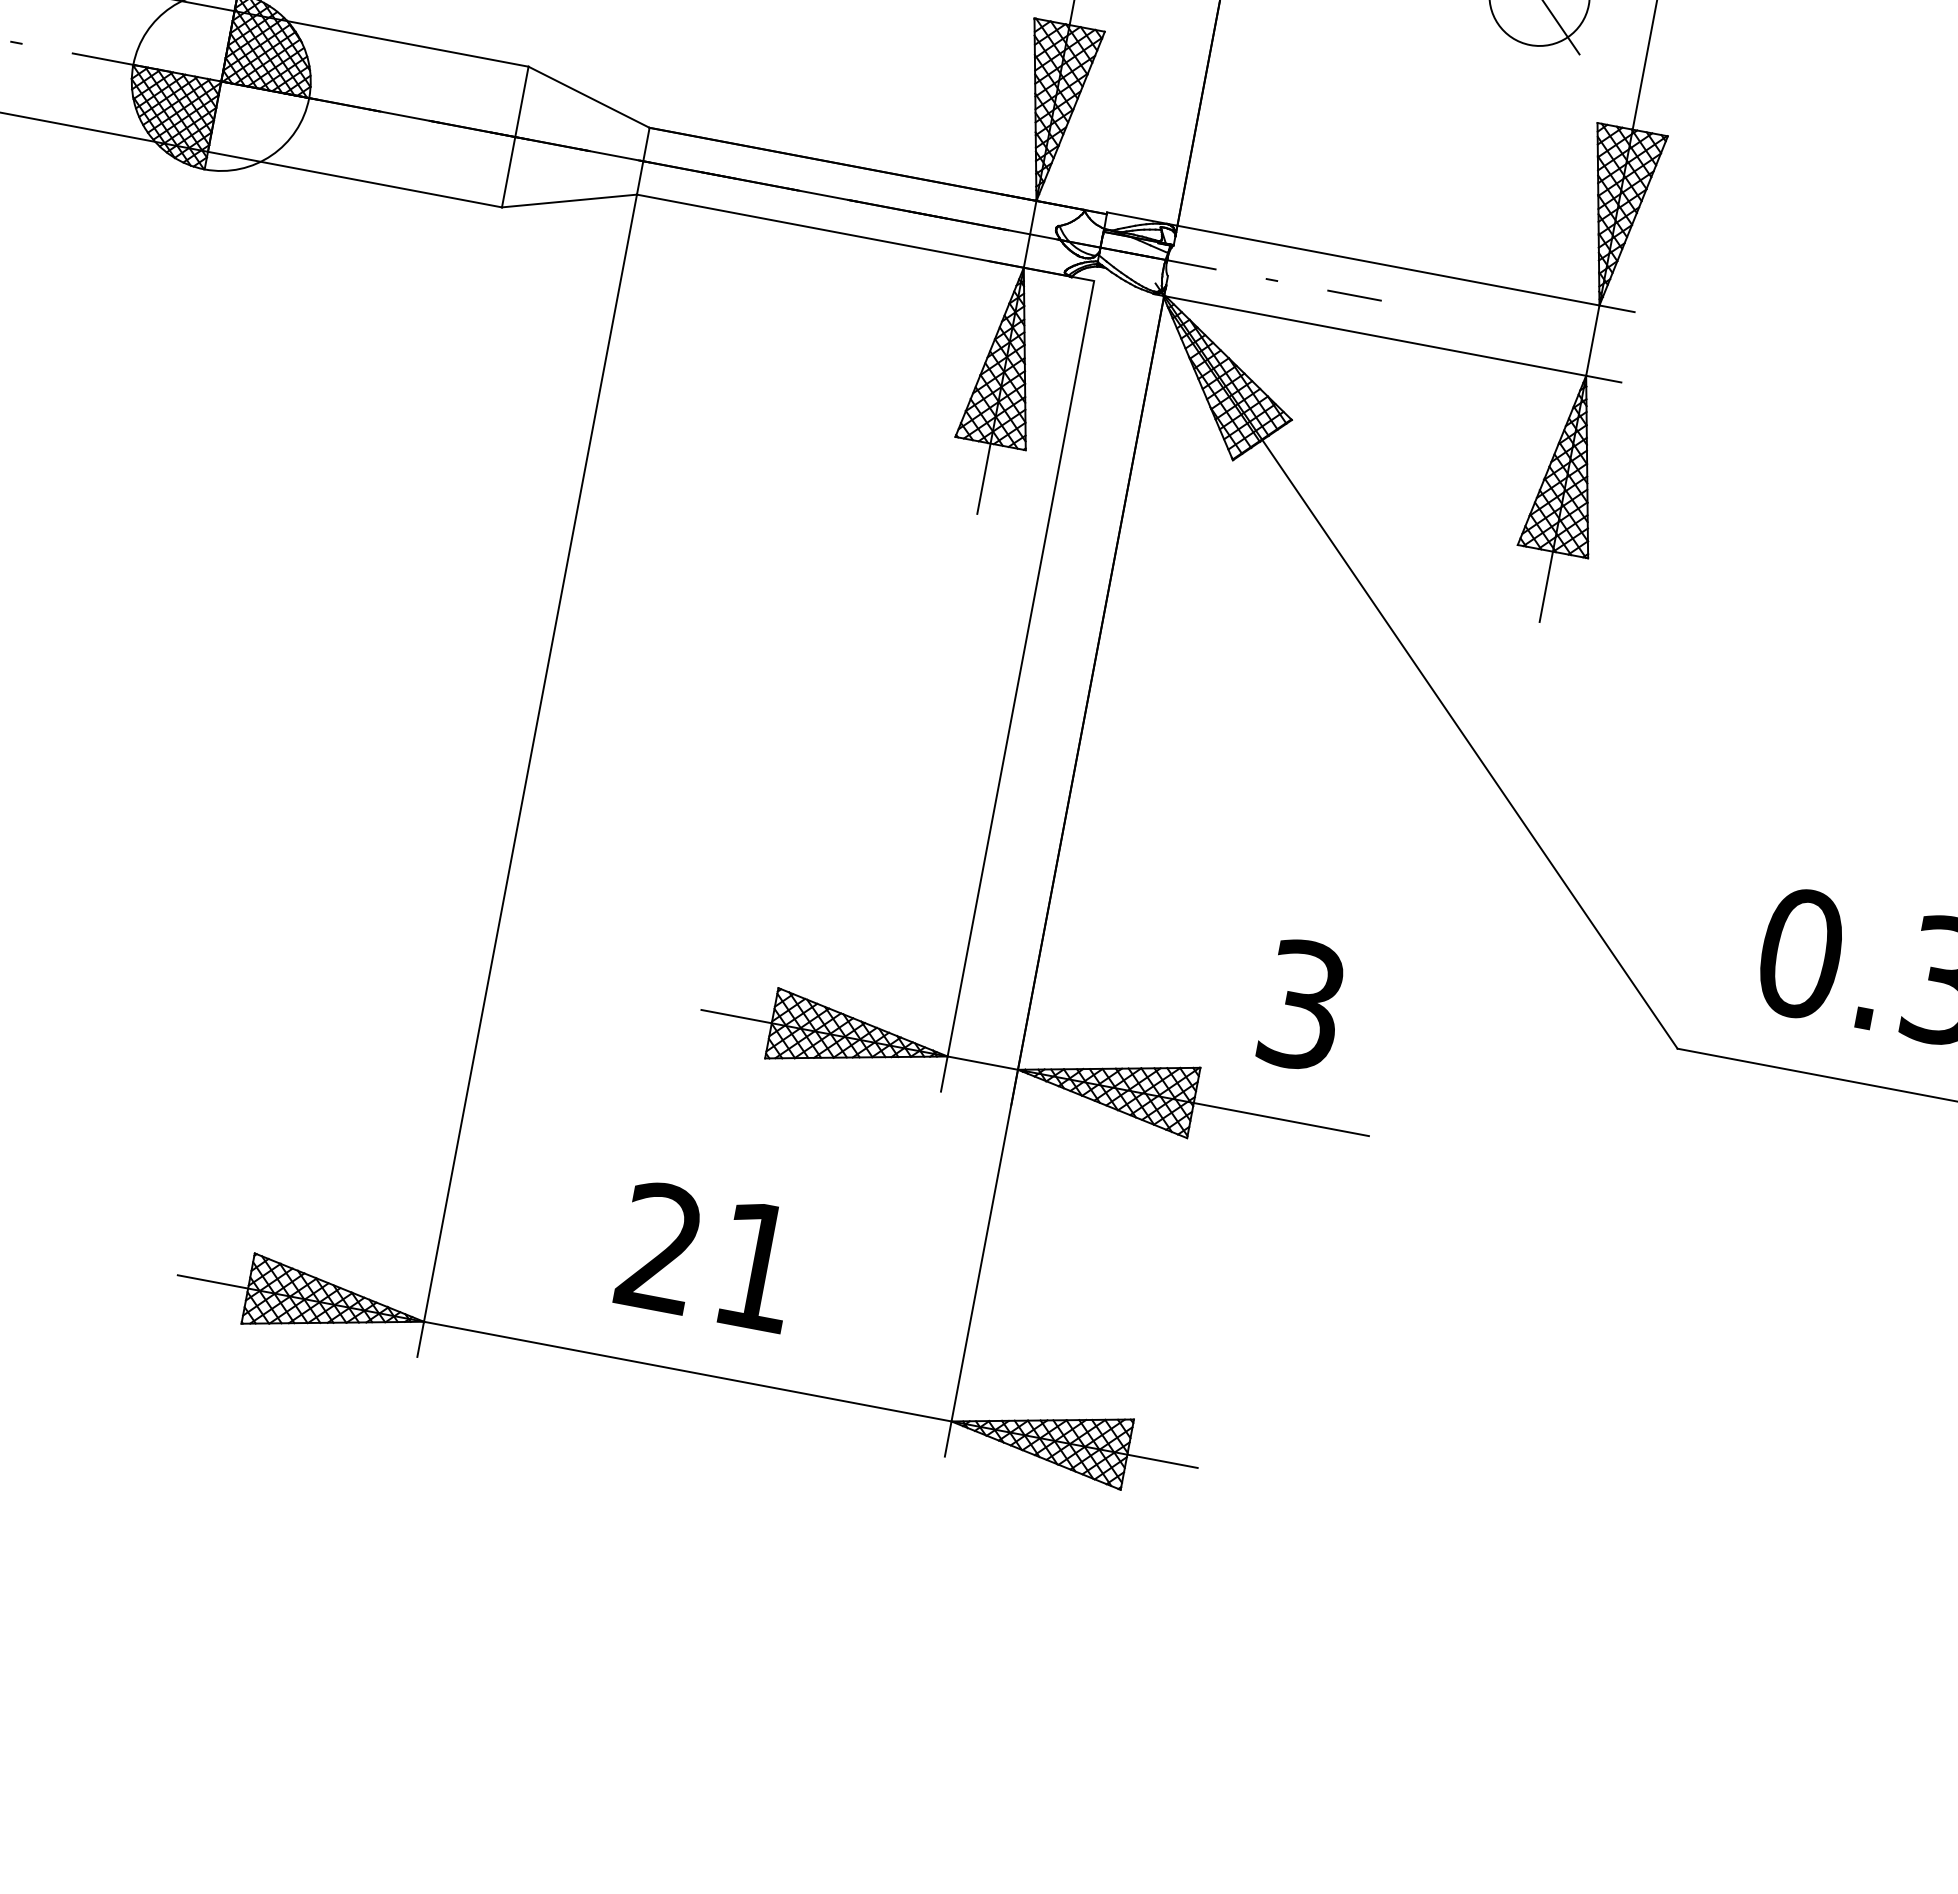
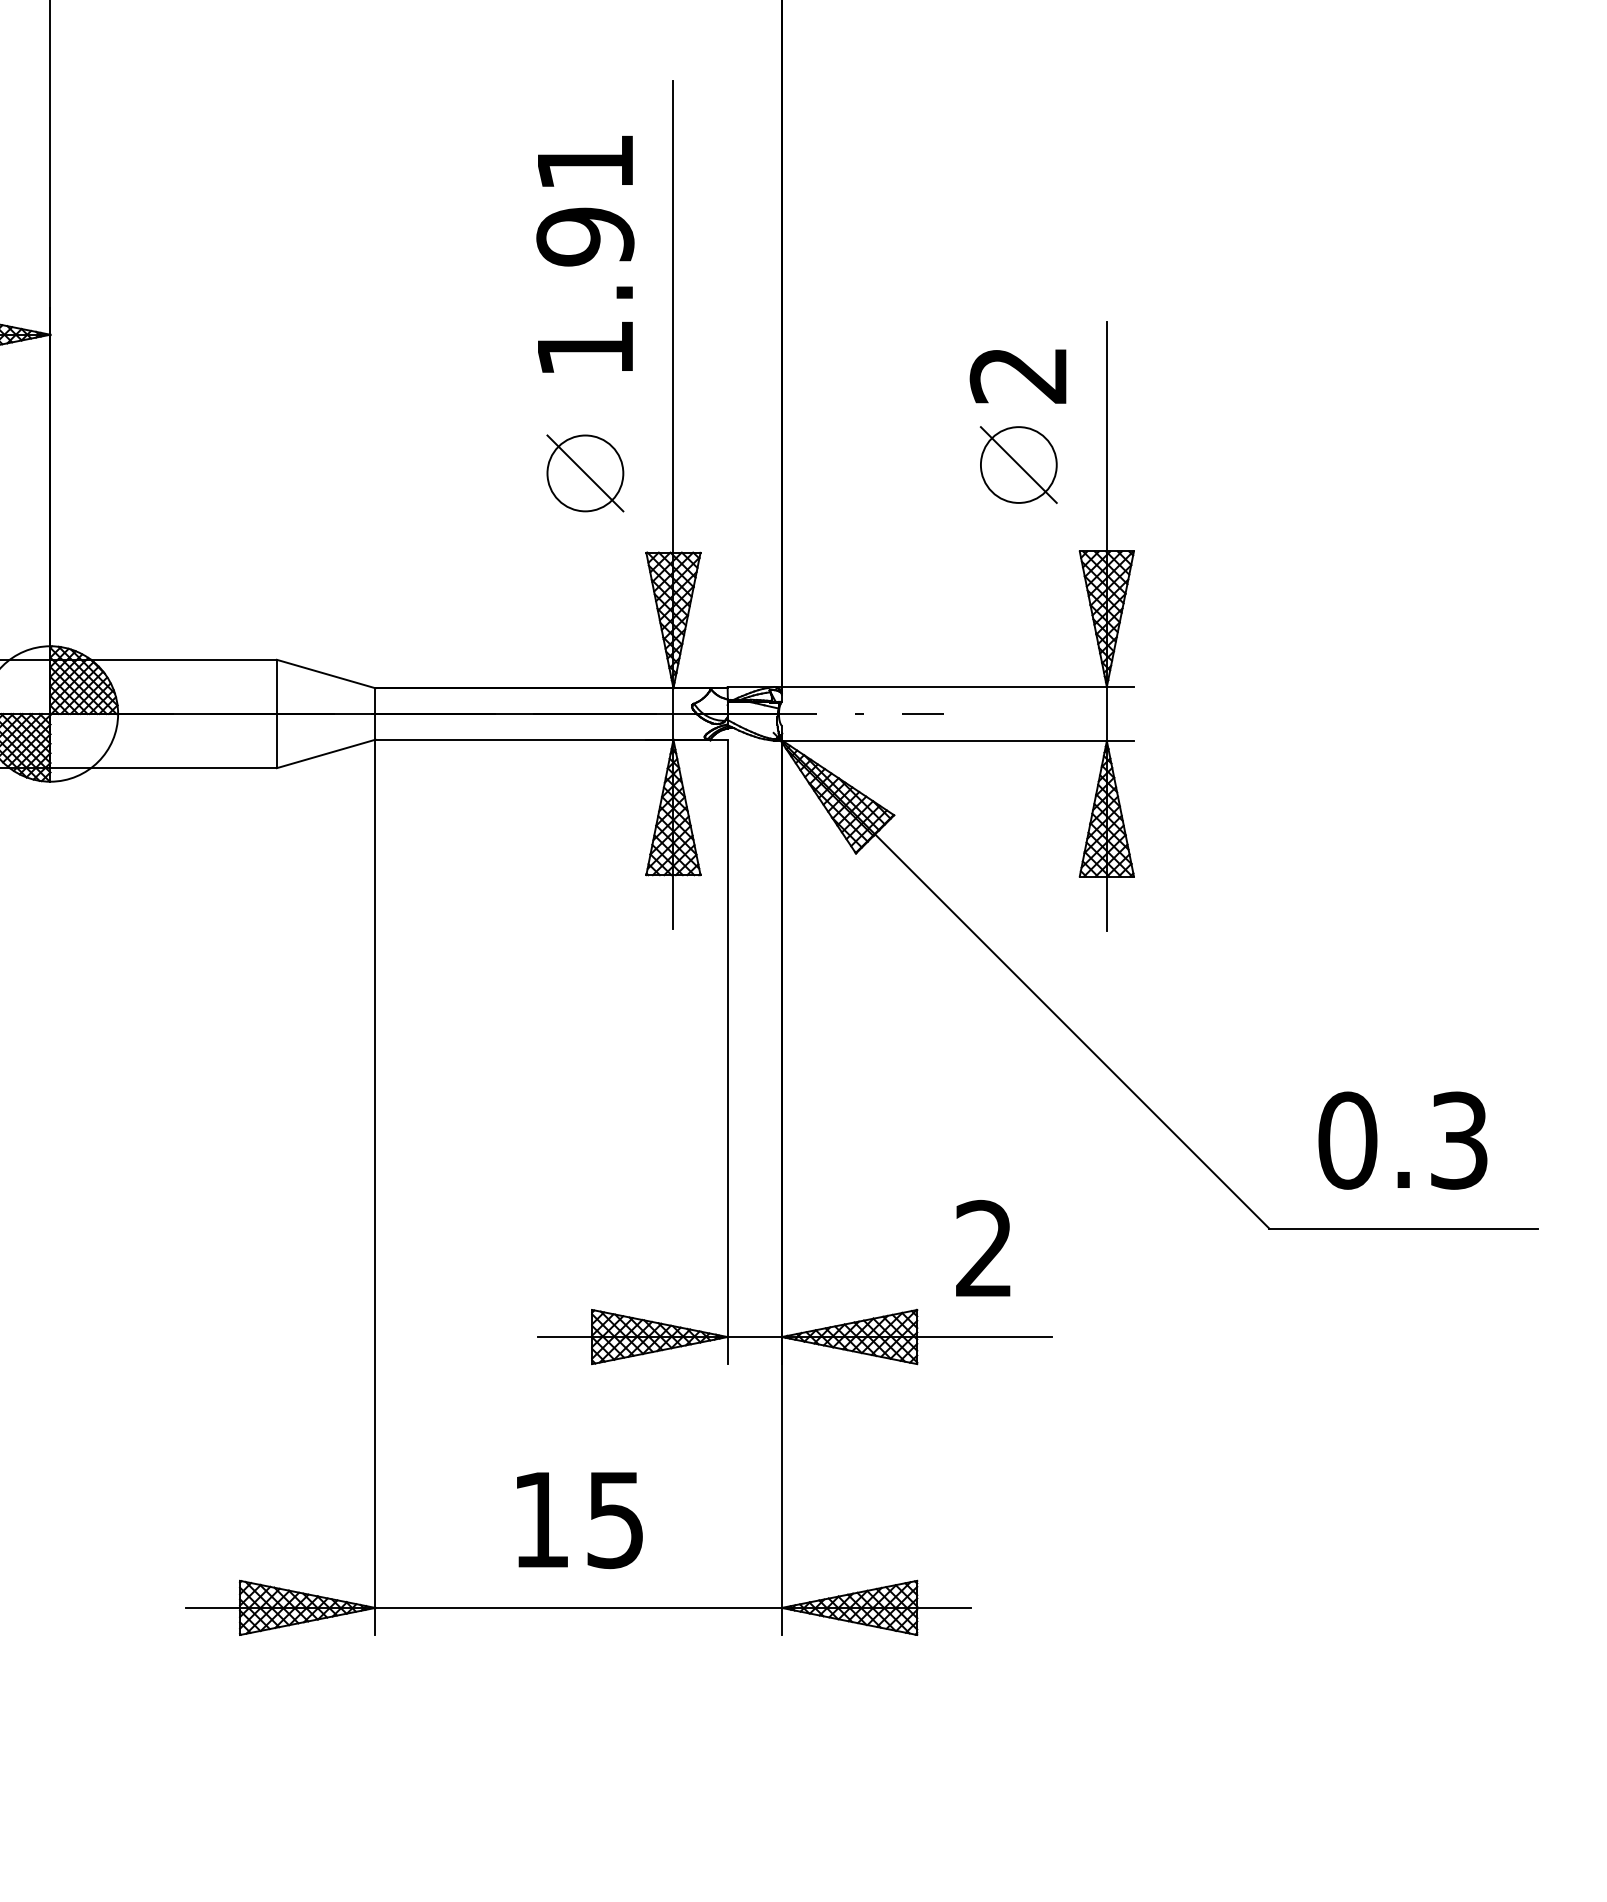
text: (1302, 1005) -> (984, 1249), 3 -> 2
text: (707, 1256) -> (577, 1519), 21 -> 15

